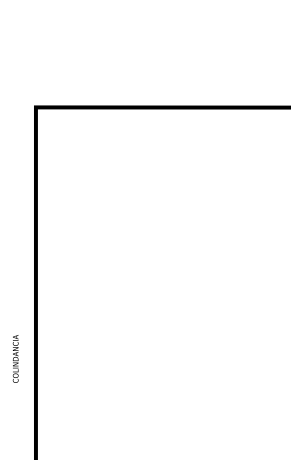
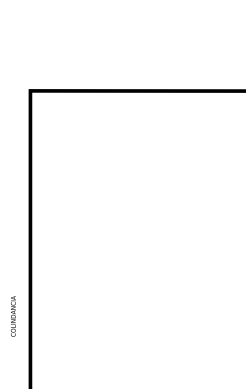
text: (15, 358) -> (13, 316), moved

